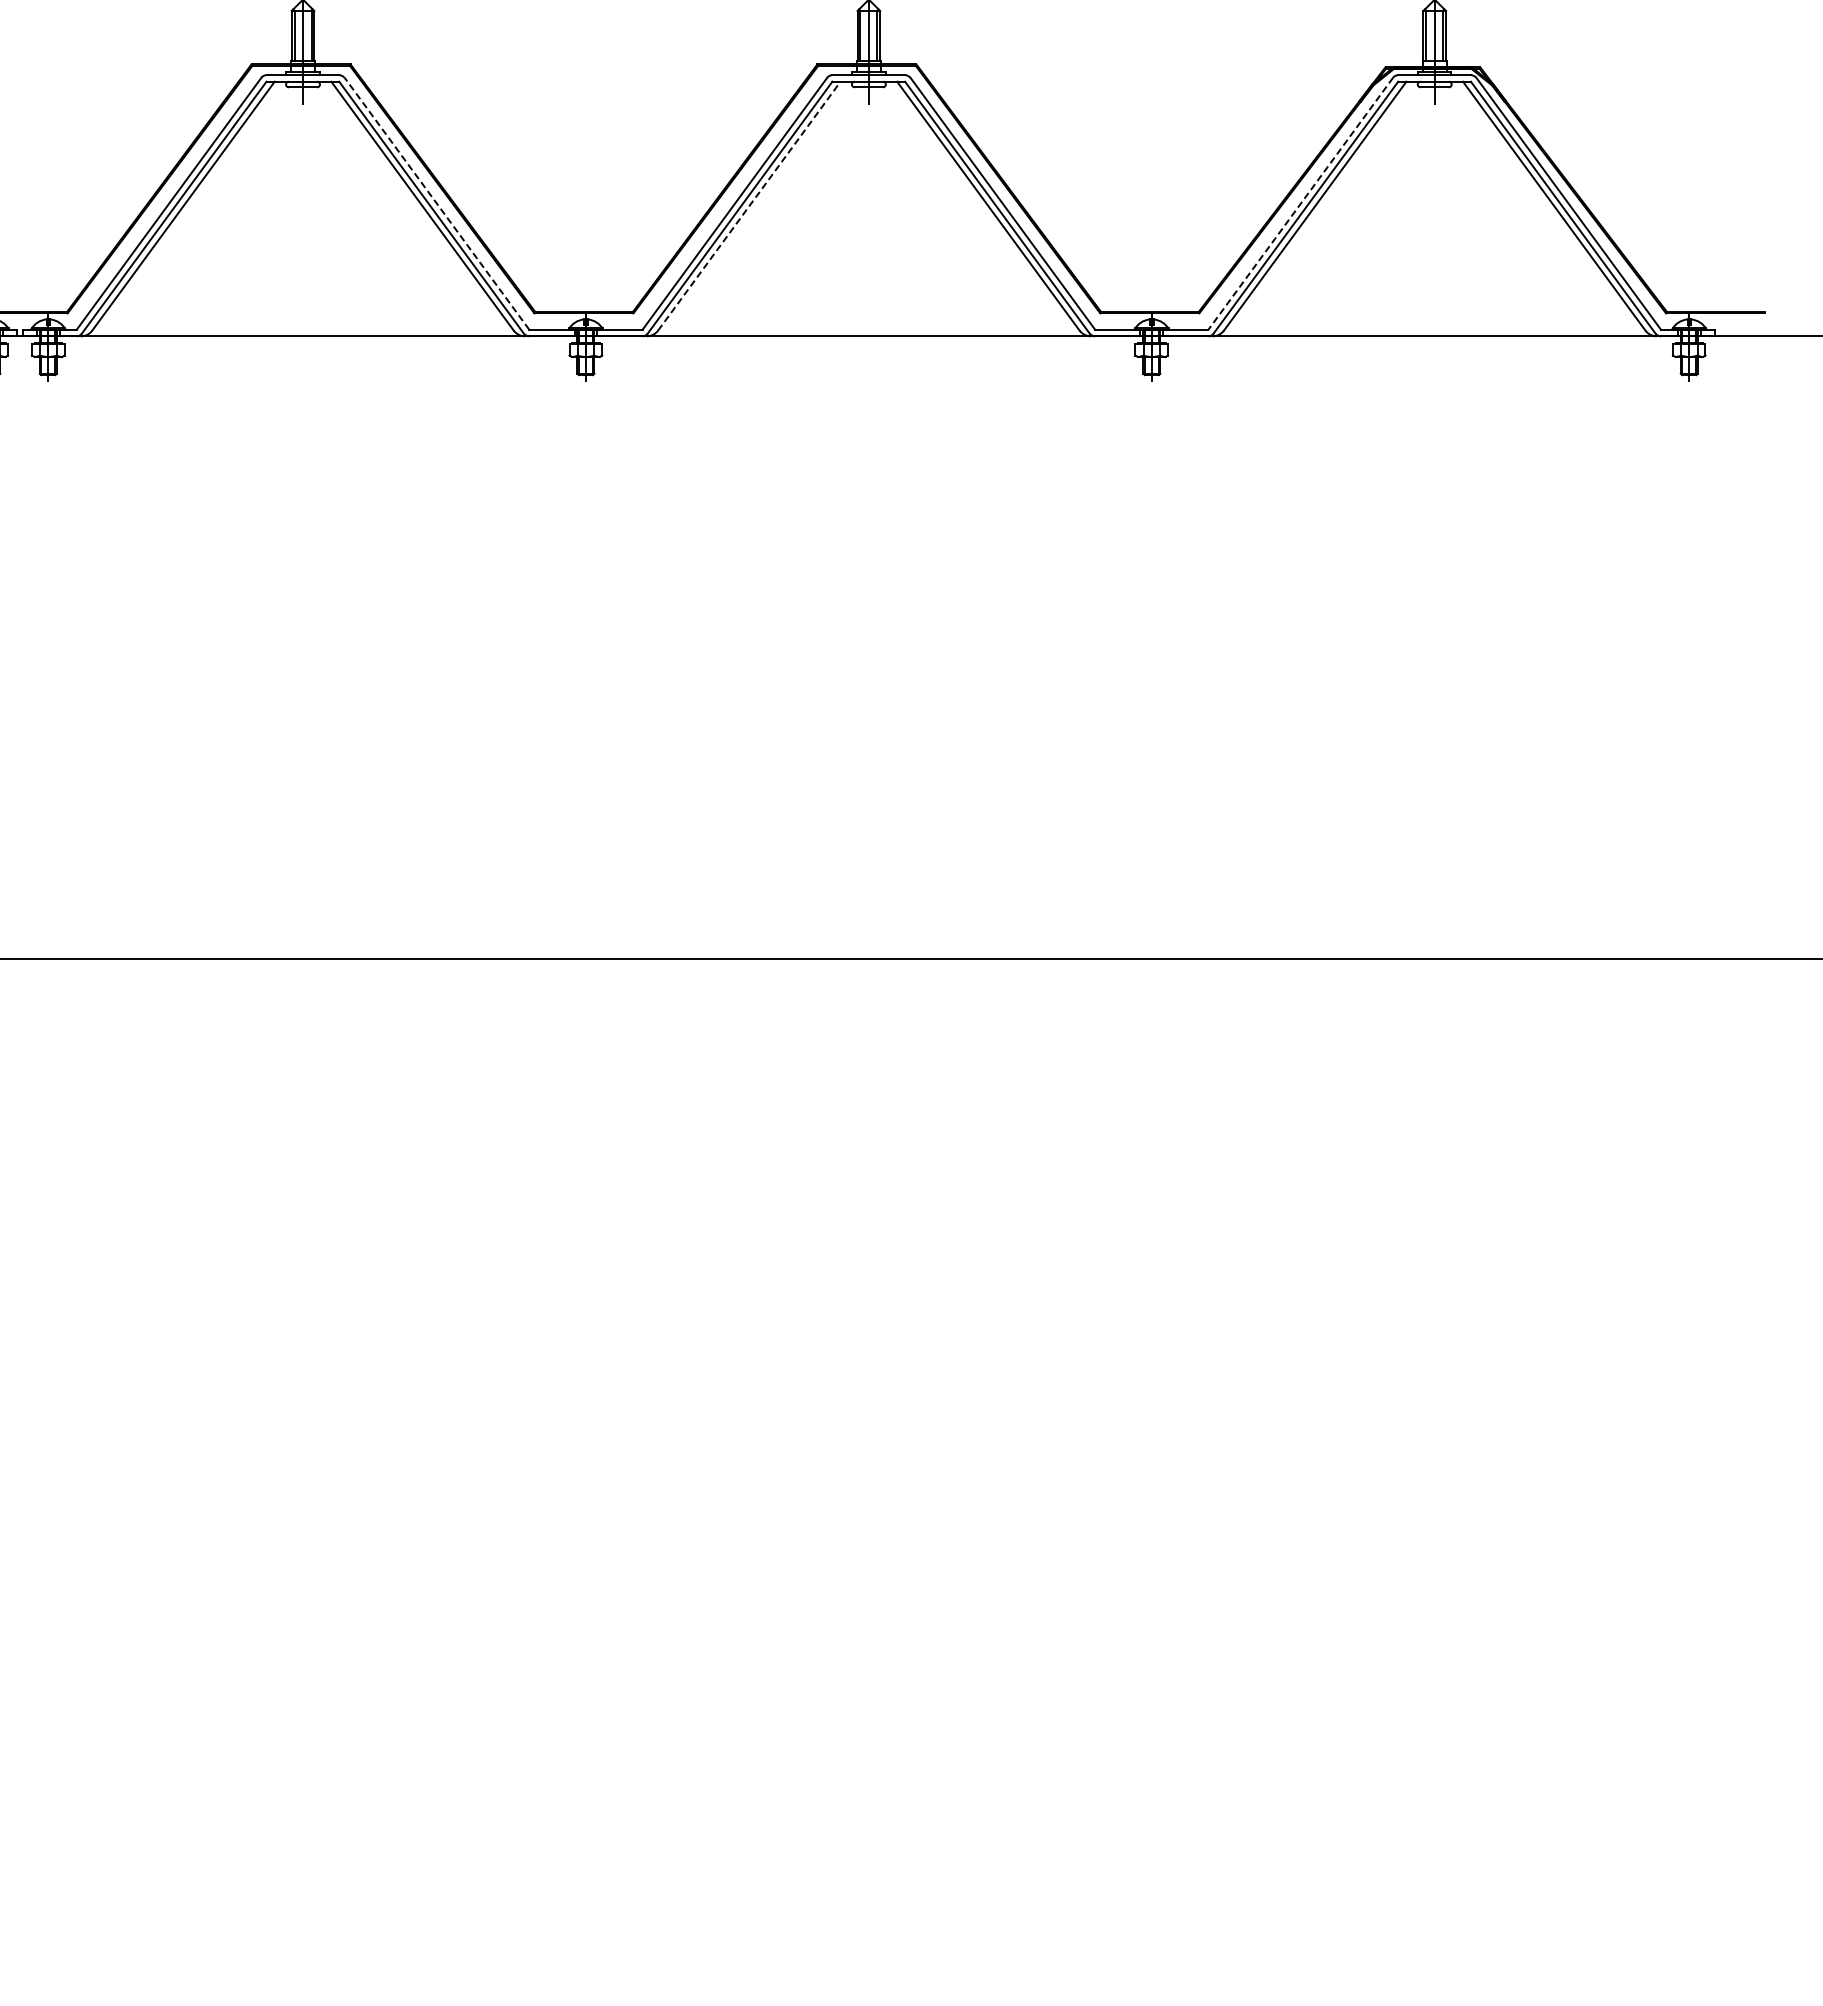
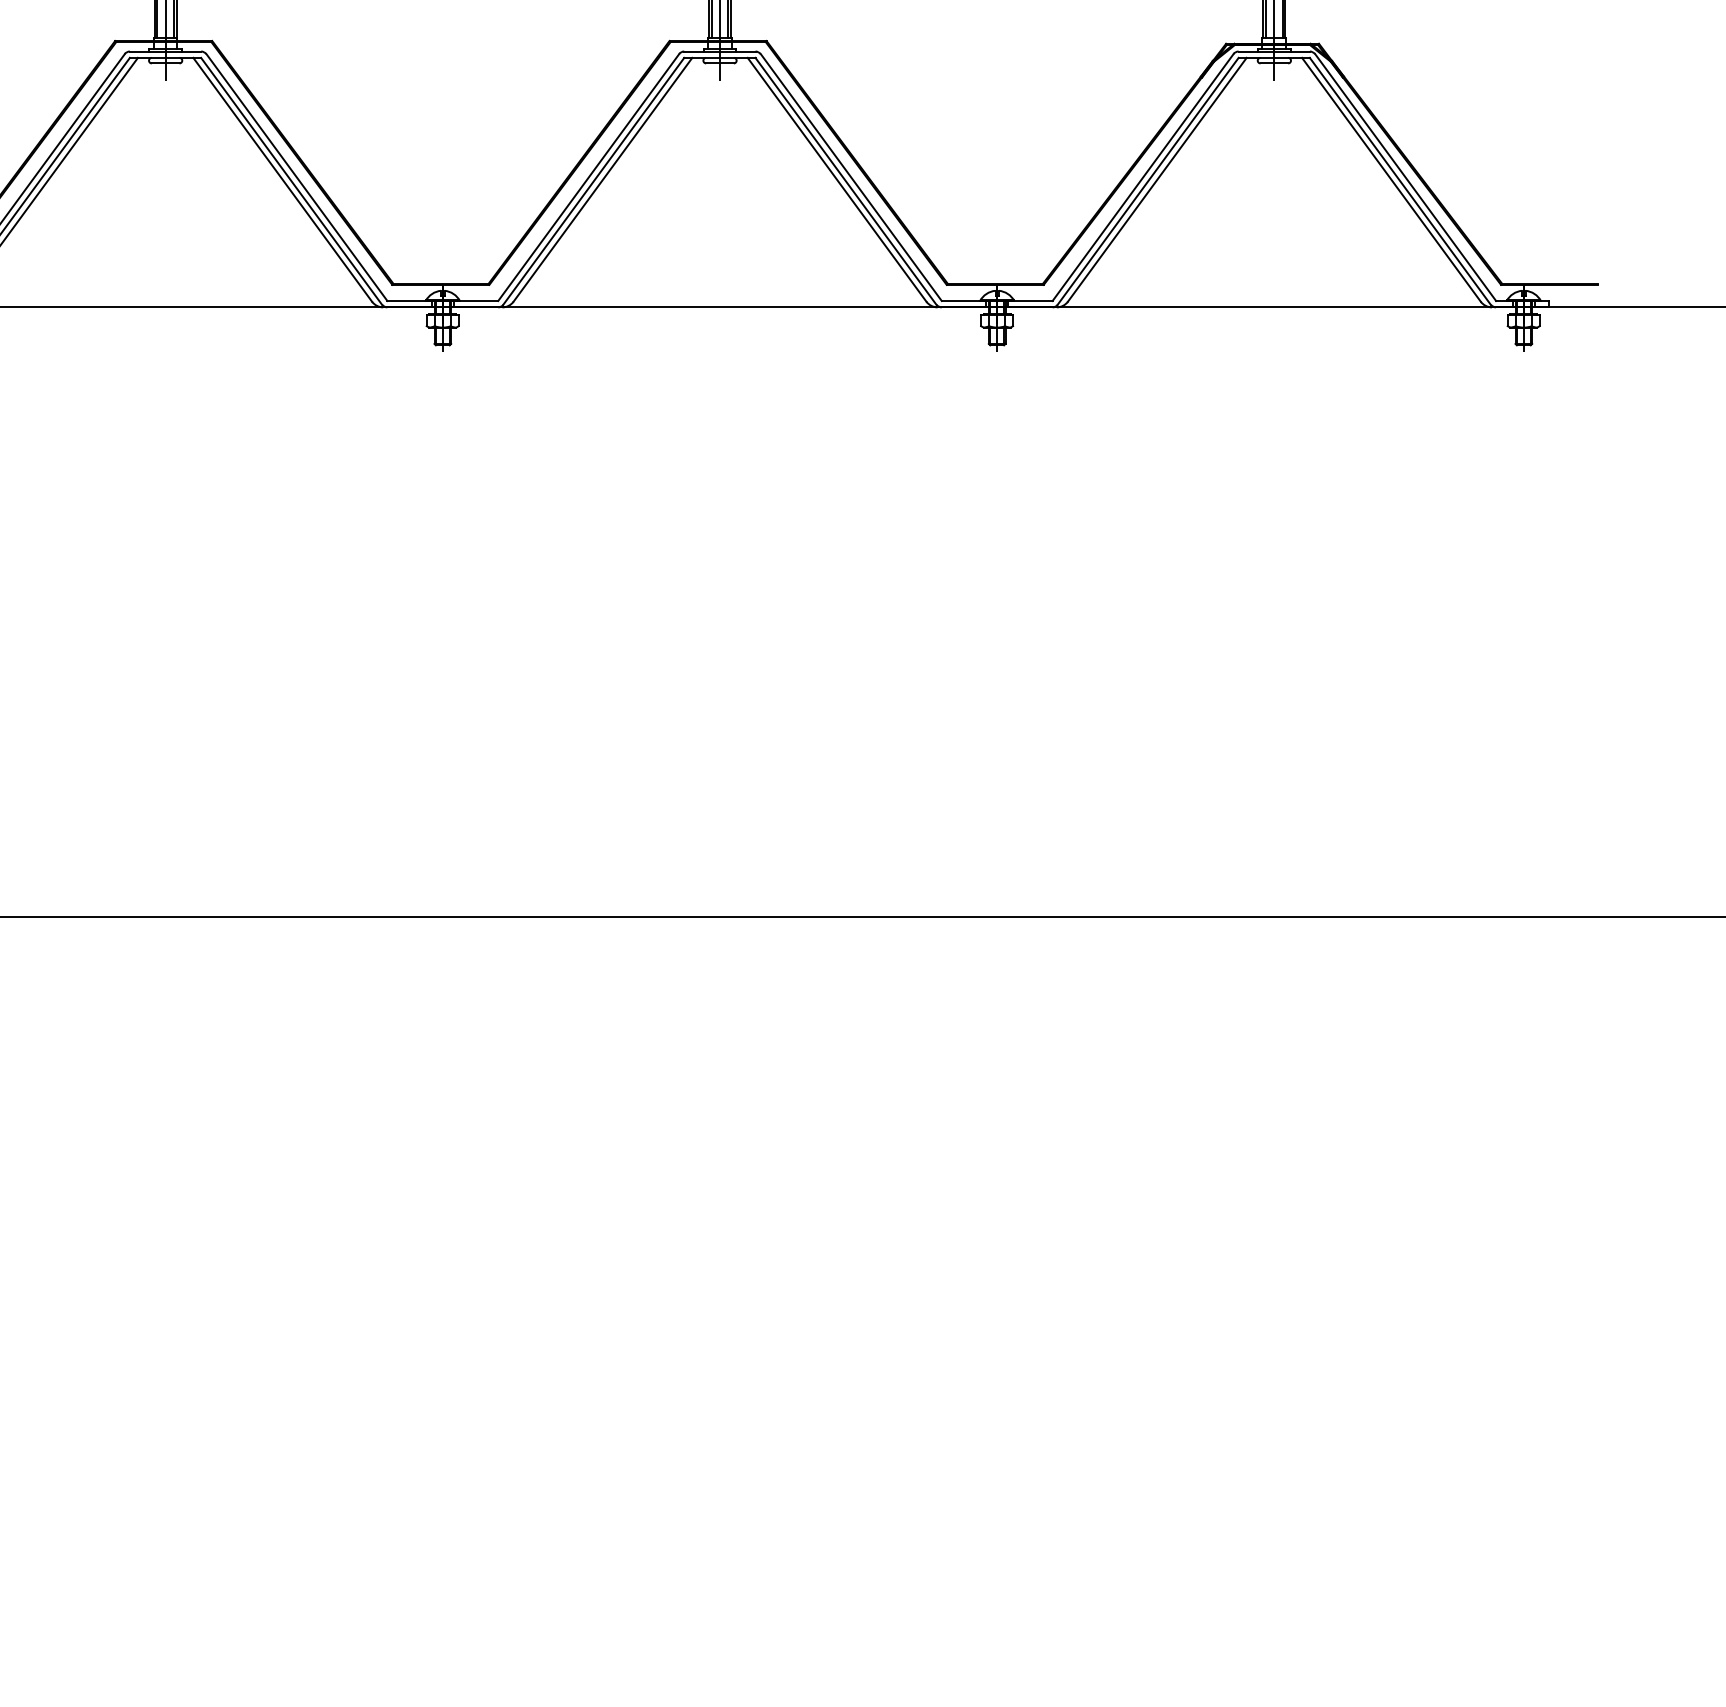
line: (436, 203) -> (296, 177), dashed -> solid
line: (1300, 204) -> (1142, 178), dashed -> solid
line: (749, 205) -> (603, 179), dashed -> solid

